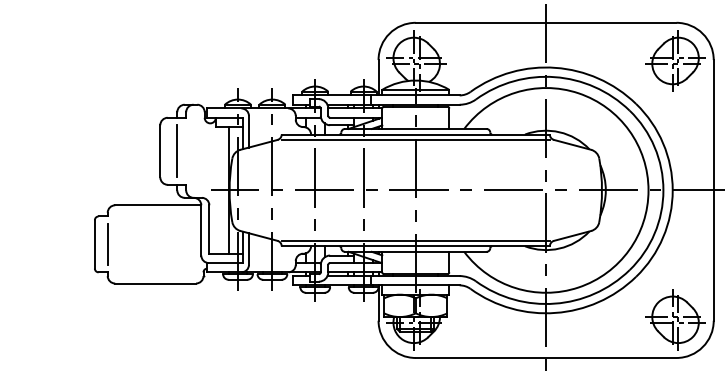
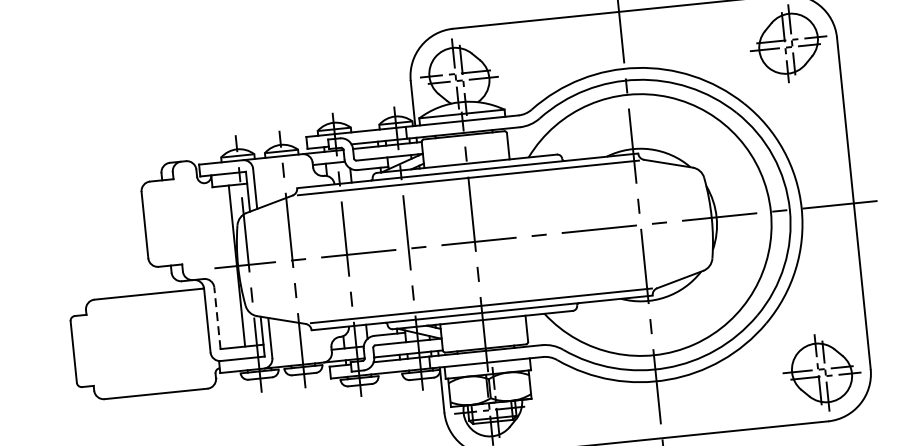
line: (177, 151) -> (166, 223), removed
line: (209, 229) -> (217, 318), solid -> dashed
line: (107, 243) -> (89, 349), removed

